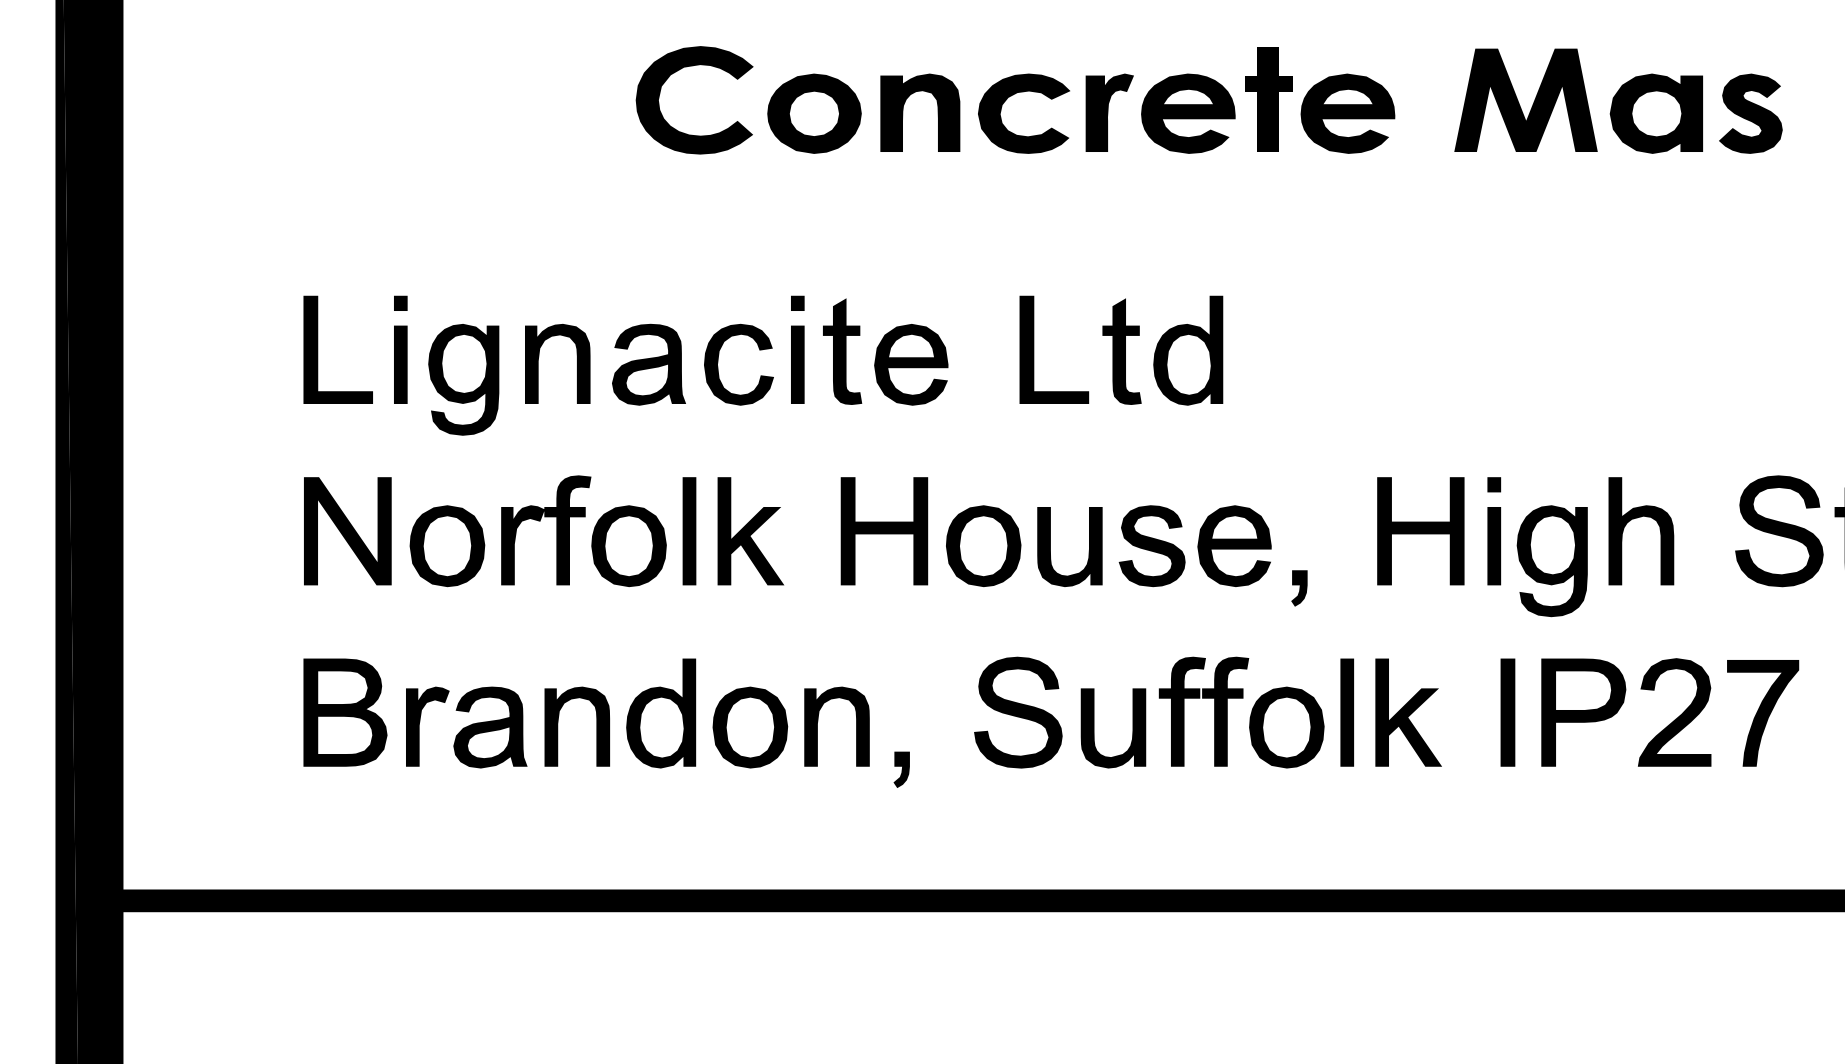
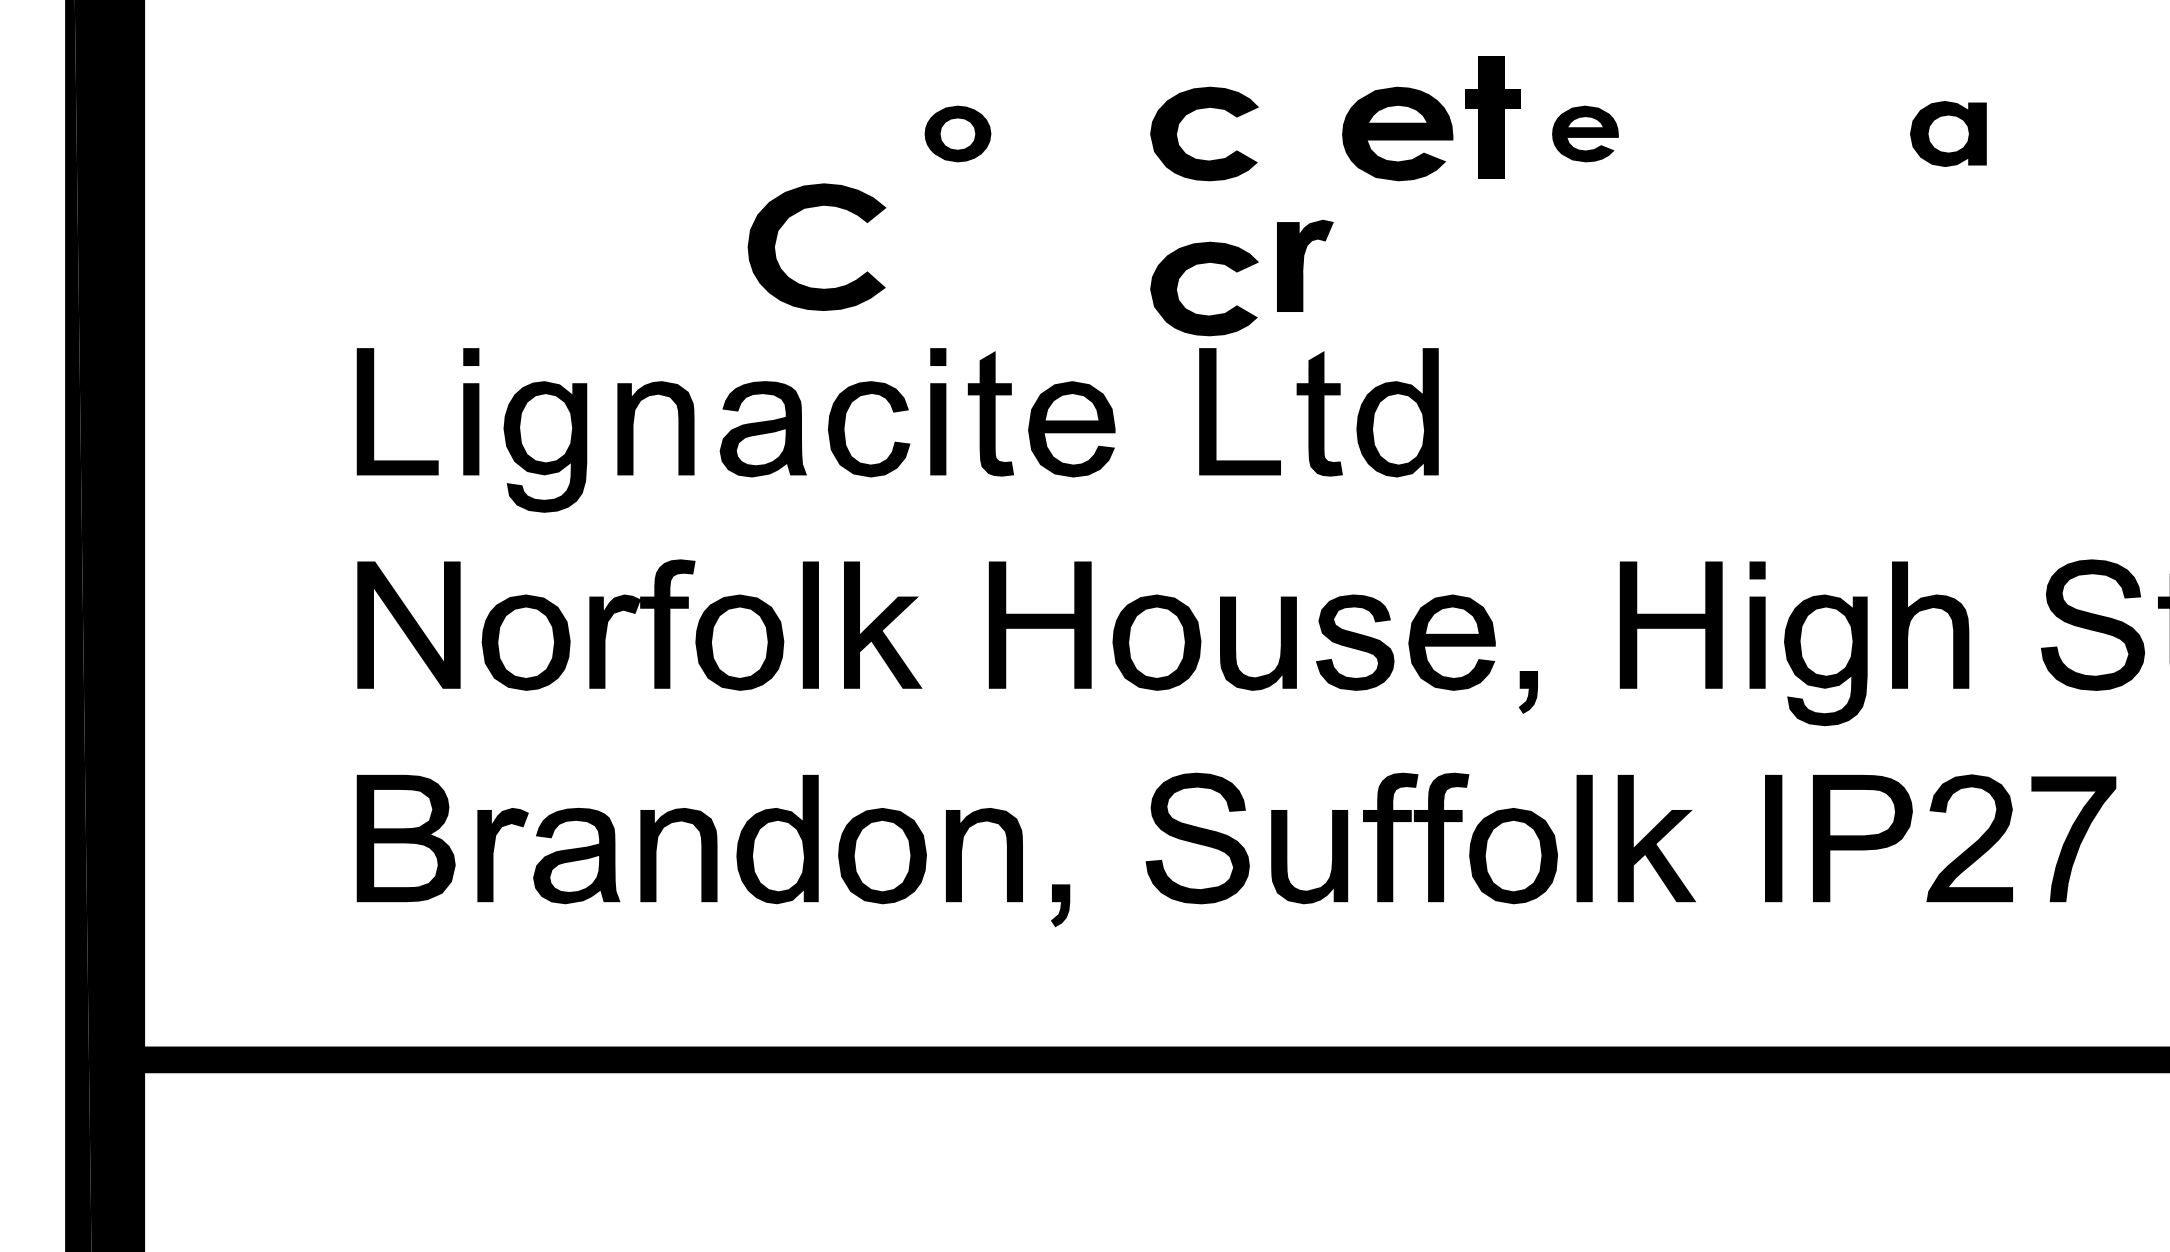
part: (678, 70) -> (798, 212), moved
part: (1519, 103) -> (1787, 121), removed
fill: (920, 112) -> (1082, 132), removed
part: (1109, 112) -> (1305, 265), moved
part: (814, 113) -> (957, 133), size x0.6
part: (1347, 113) -> (1585, 133), size x0.6
part: (1656, 113) -> (1948, 133), size x0.7
fill: (1750, 113) -> (2059, 133), removed
part: (1020, 224) -> (1200, 264), added

